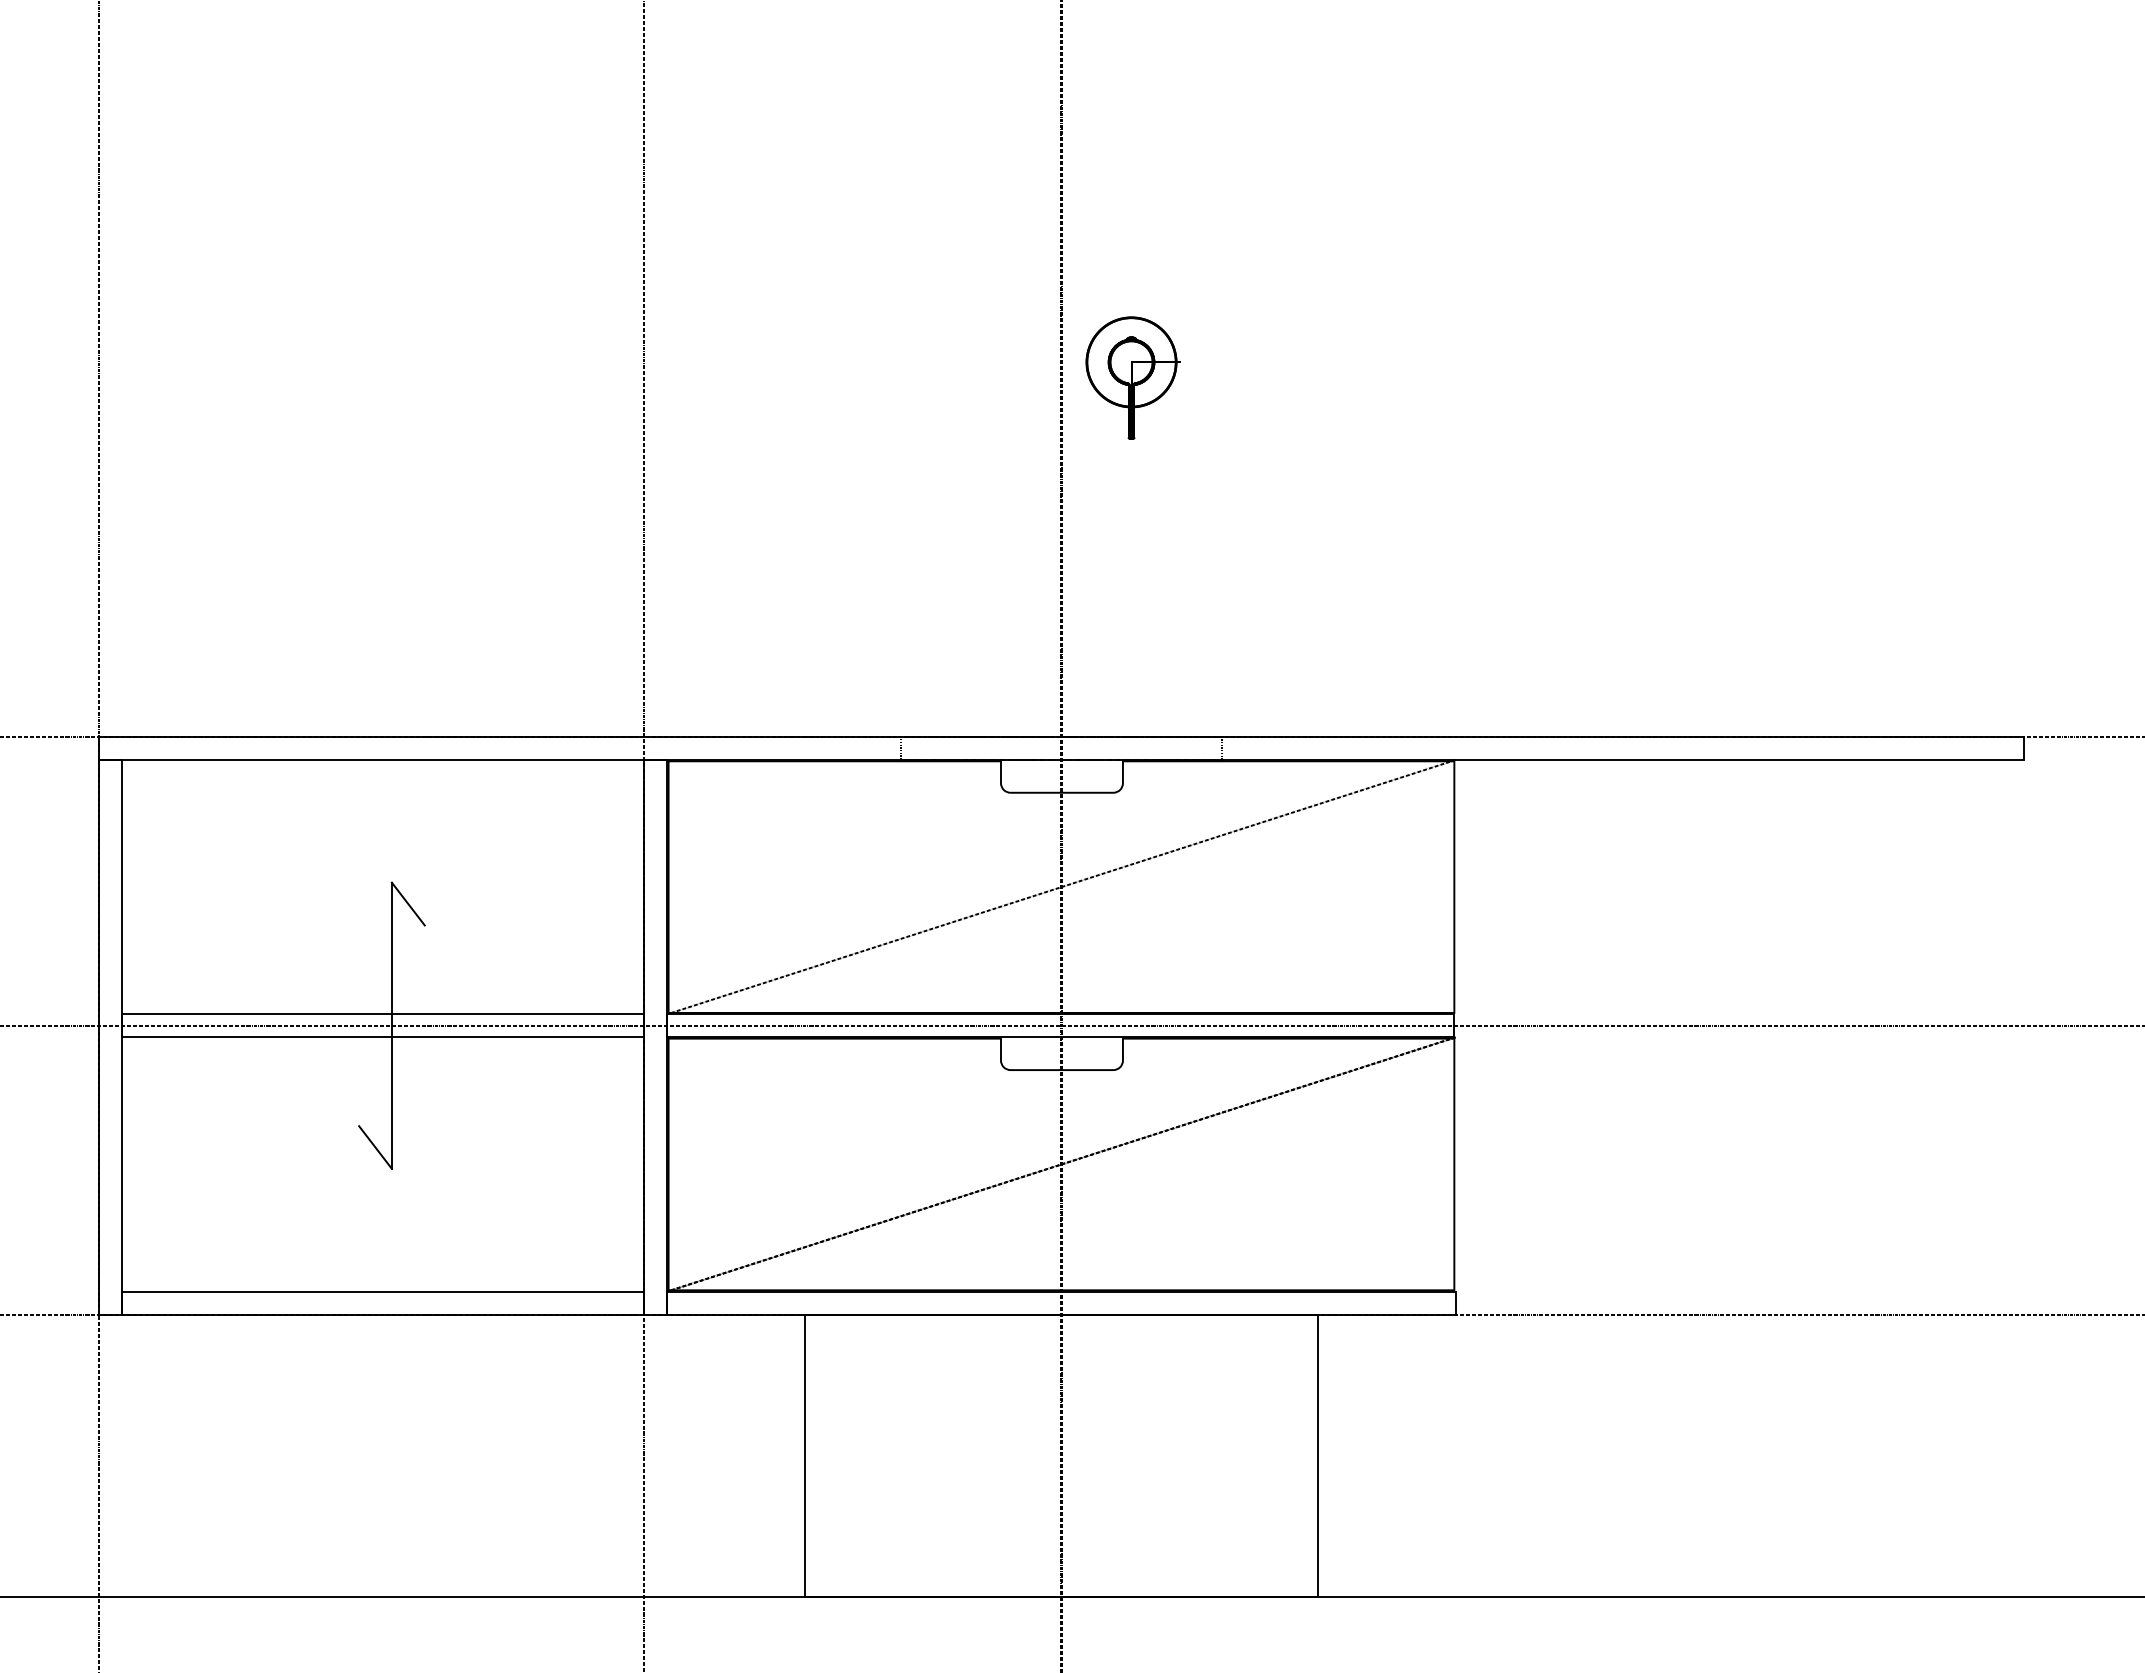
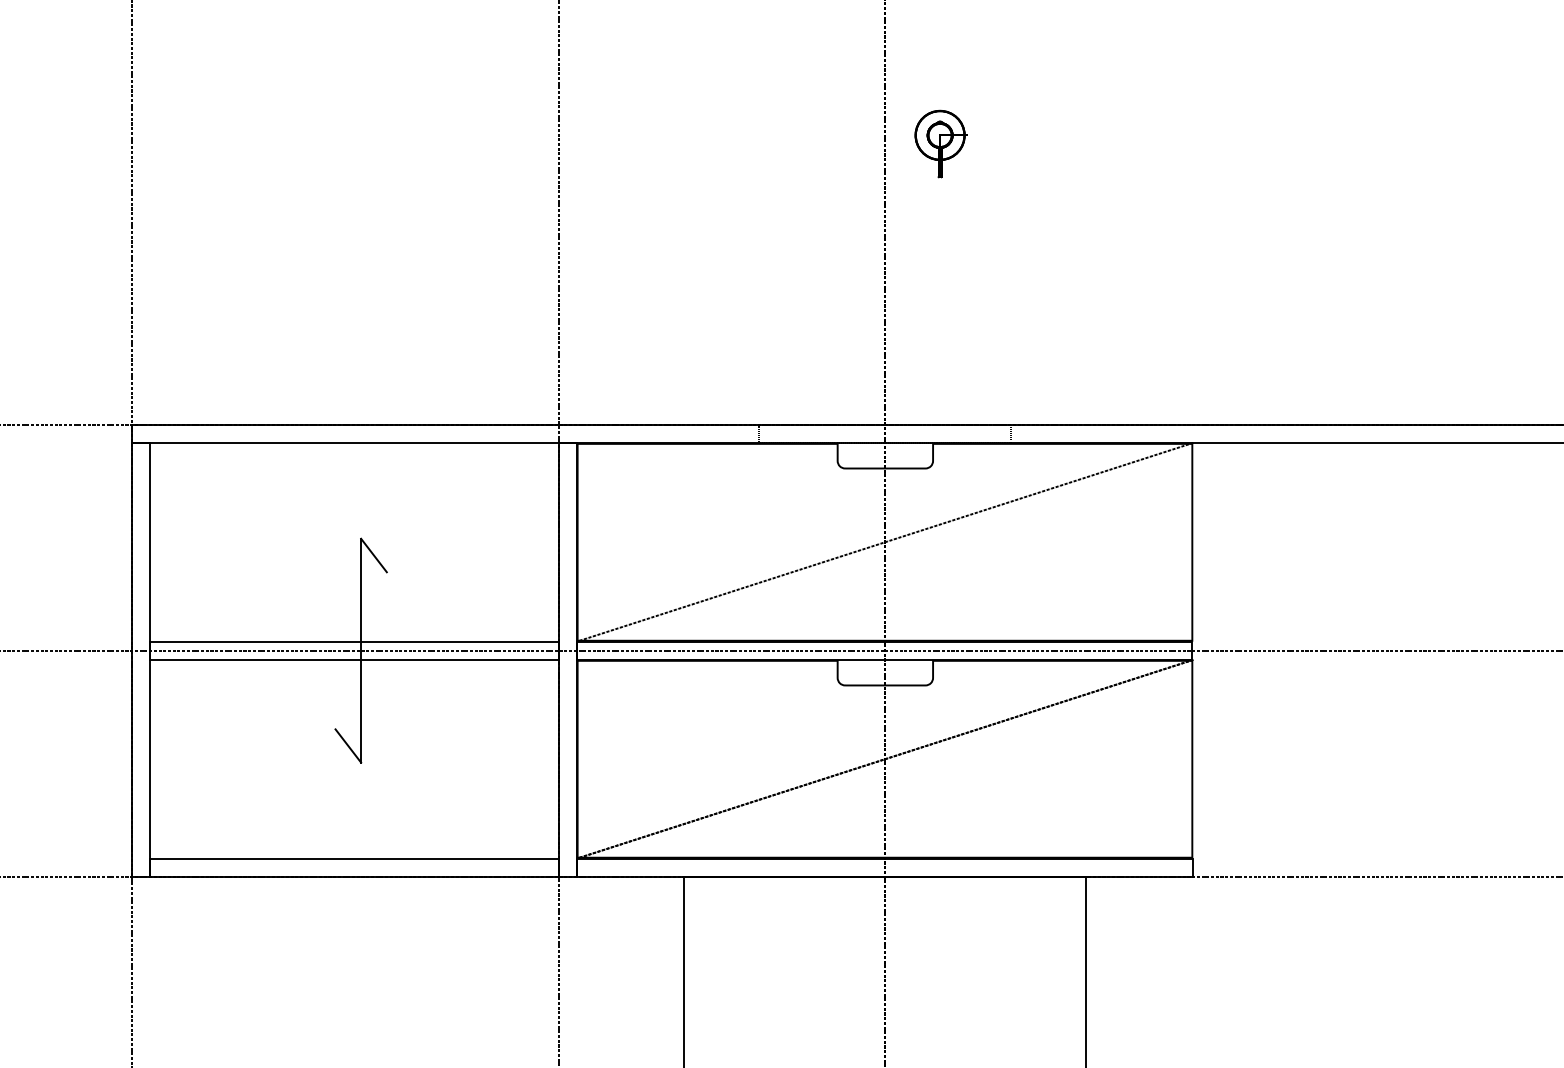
part: (1132, 377) -> (940, 143), size x0.7

